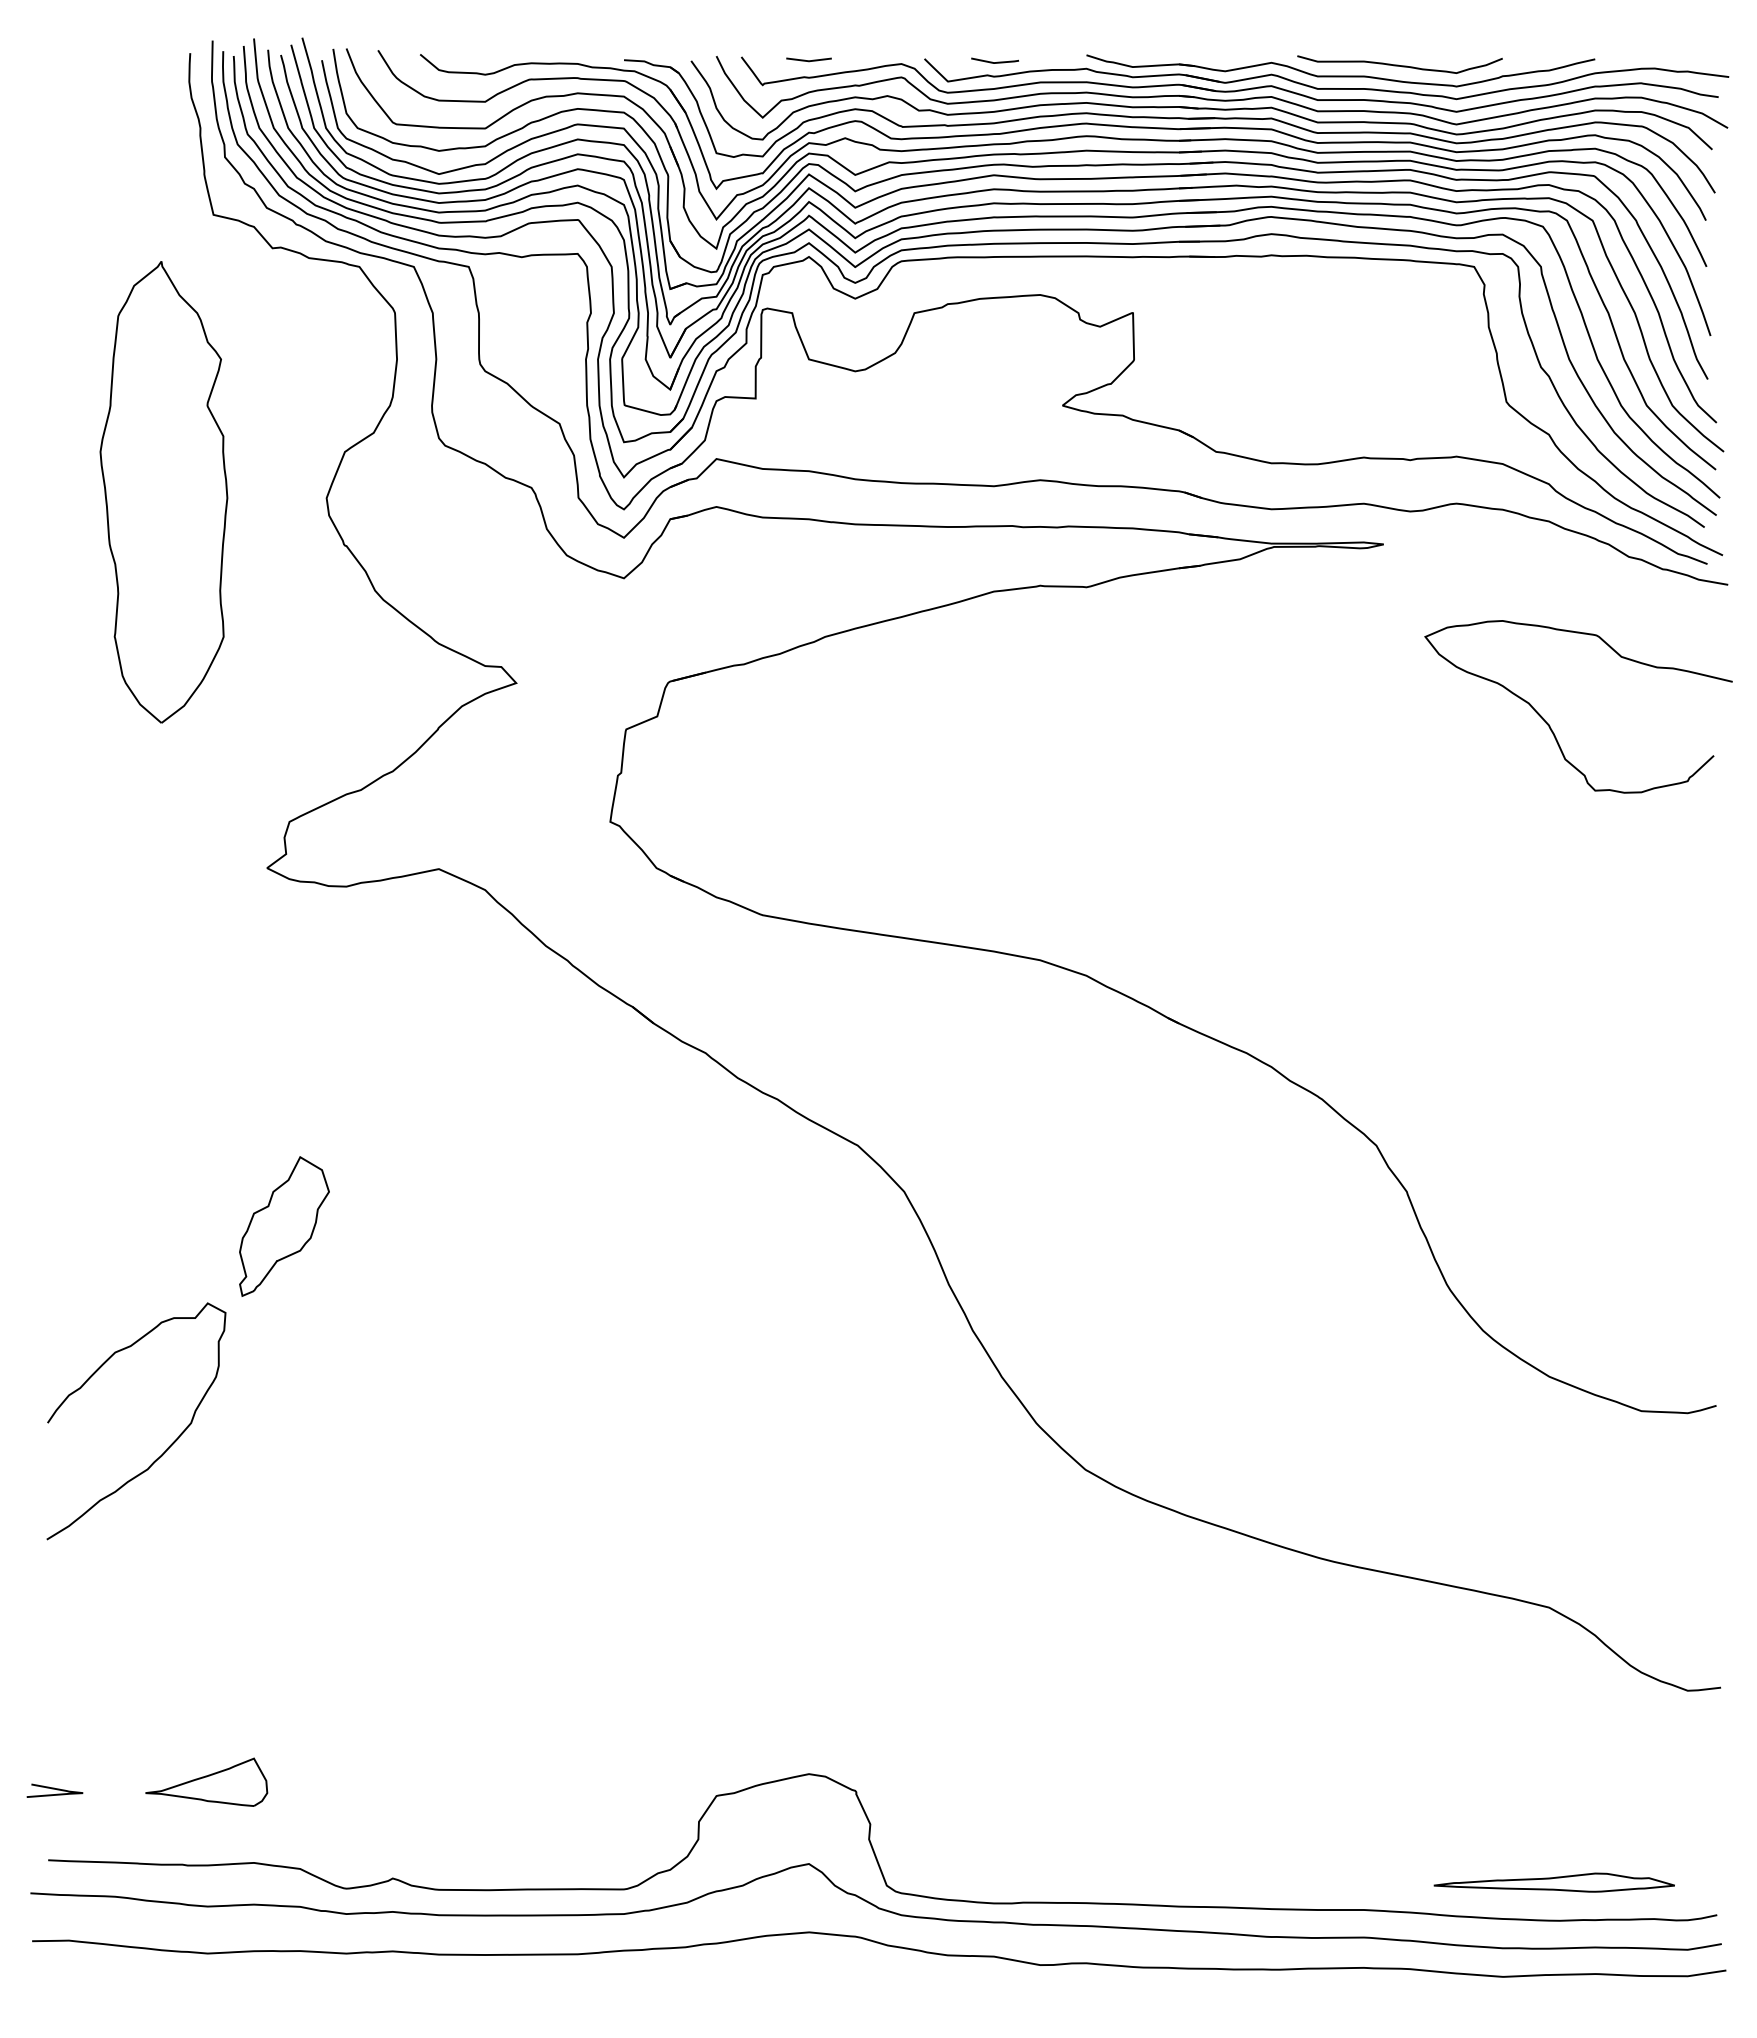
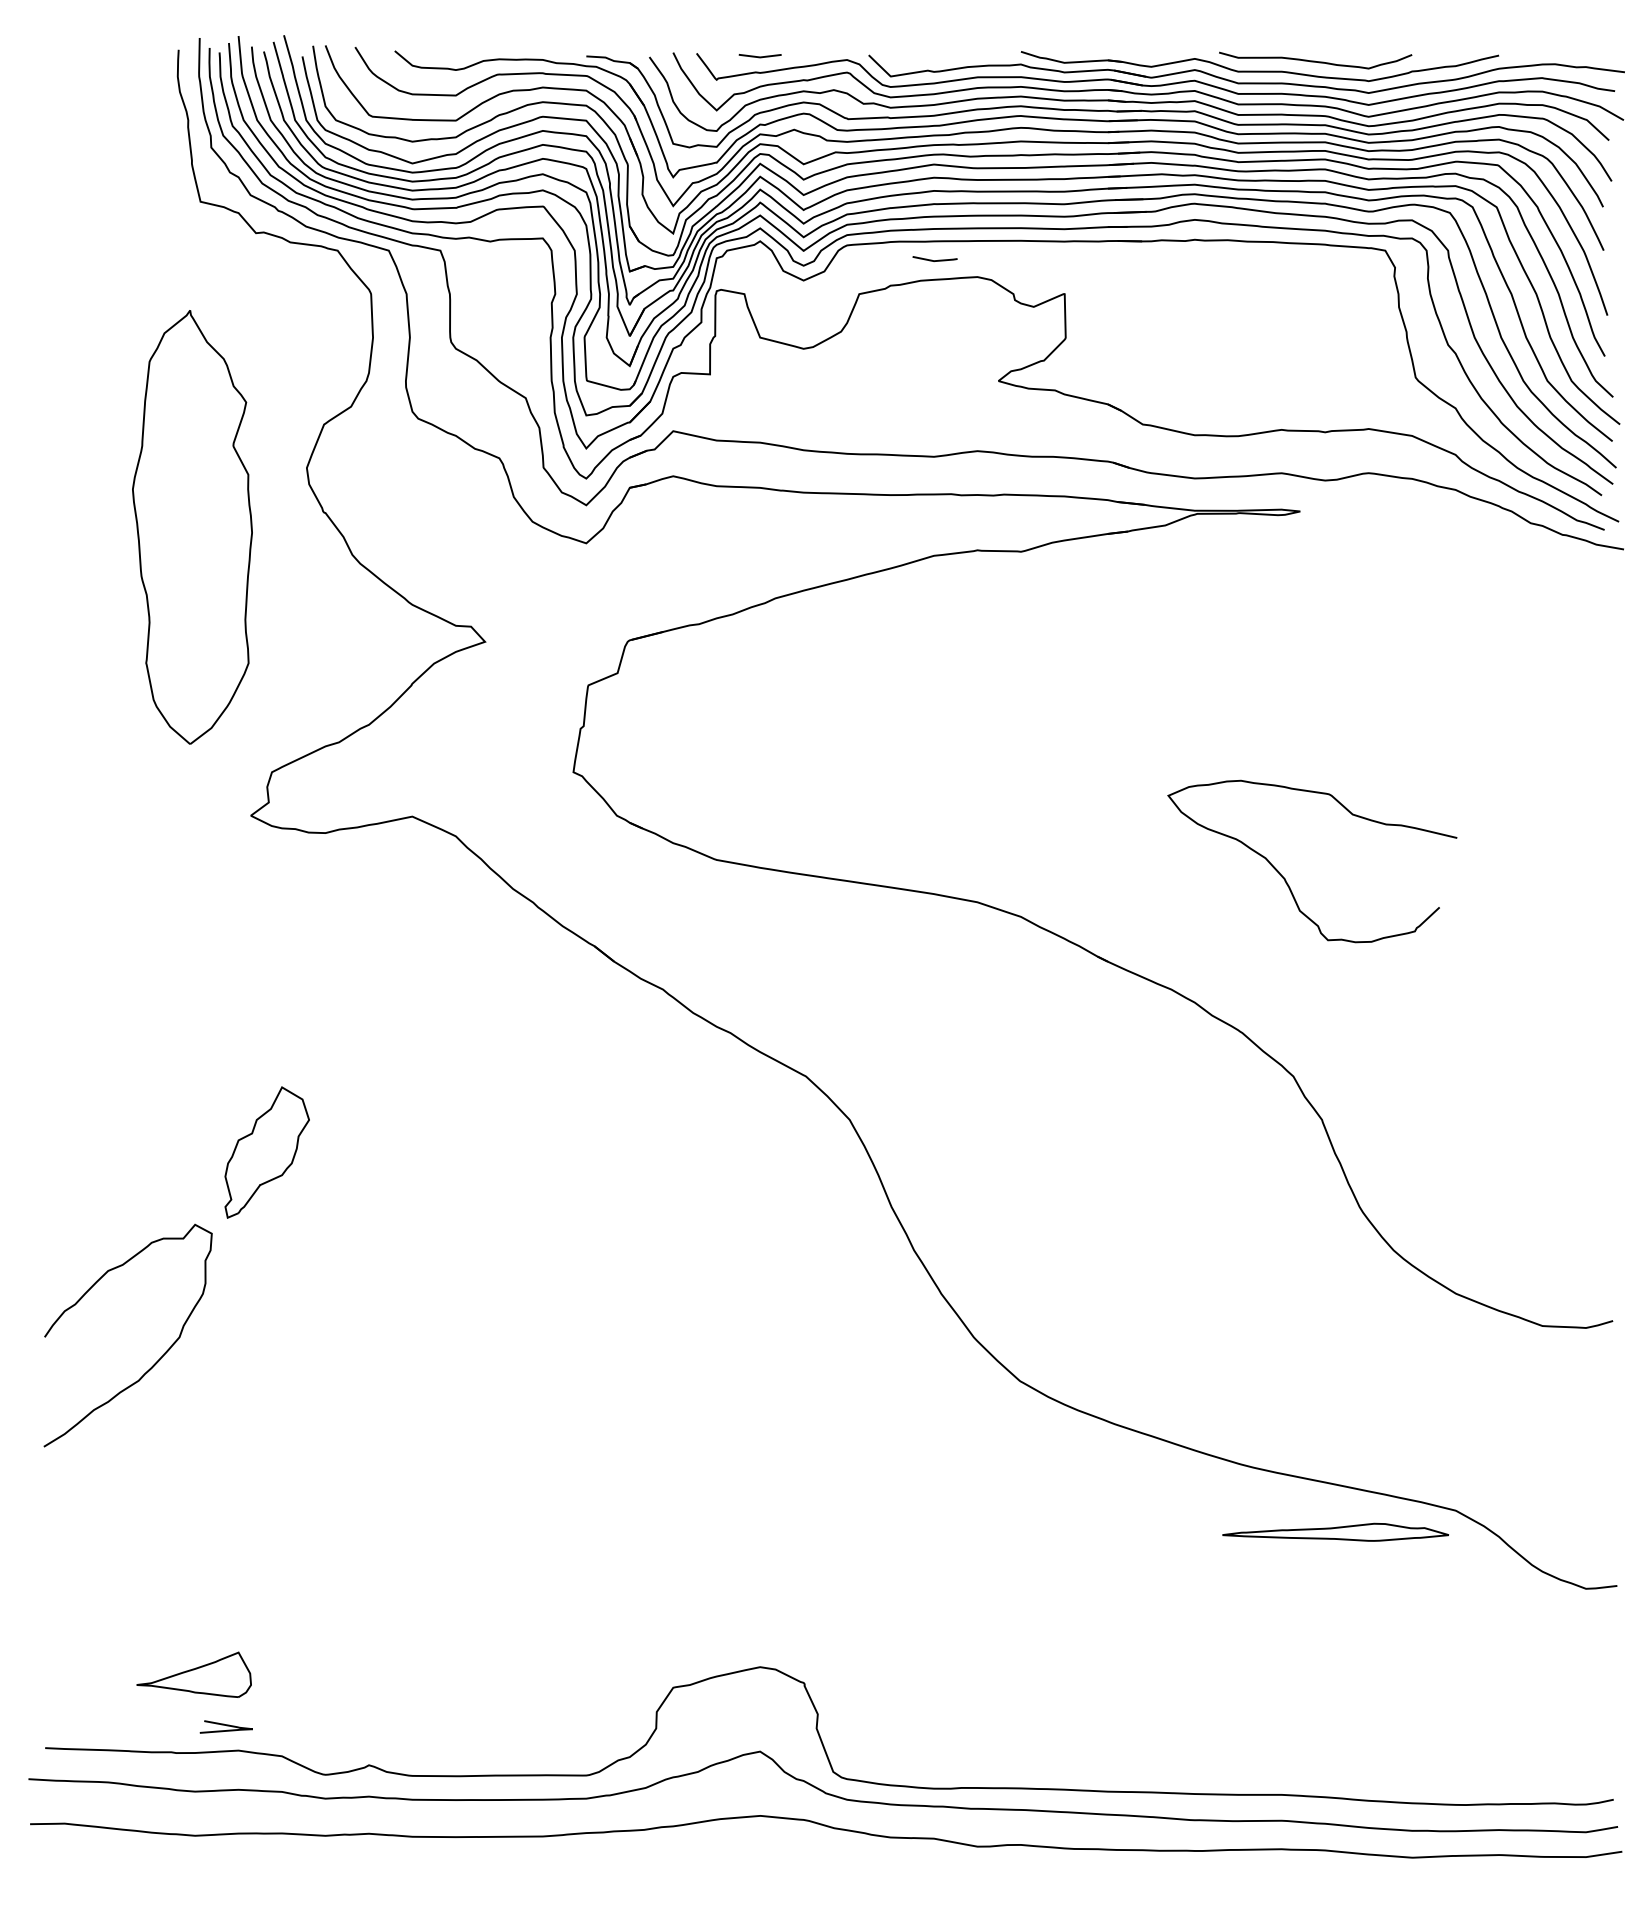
line: (995, 62) -> (935, 260), moved
part: (163, 492) -> (192, 527), moved
curve: (1549, 724) -> (1285, 878), moved
curve: (54, 1789) -> (225, 1725), moved
part: (1553, 1882) -> (1334, 1532), moved

